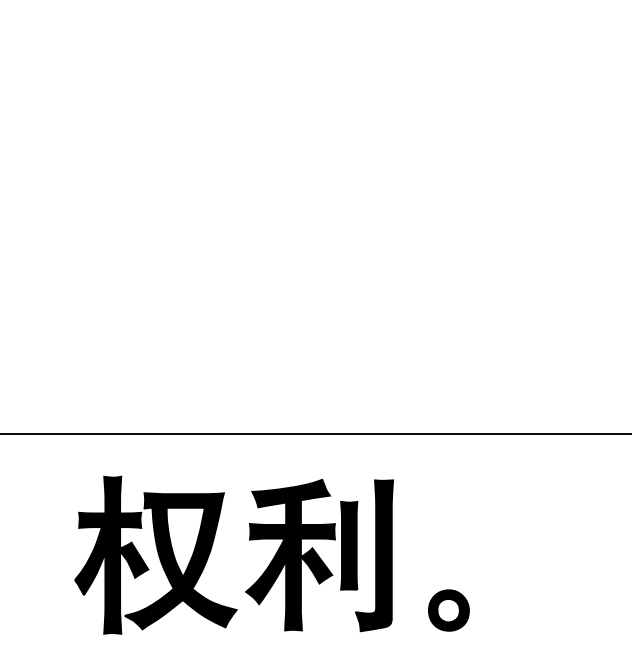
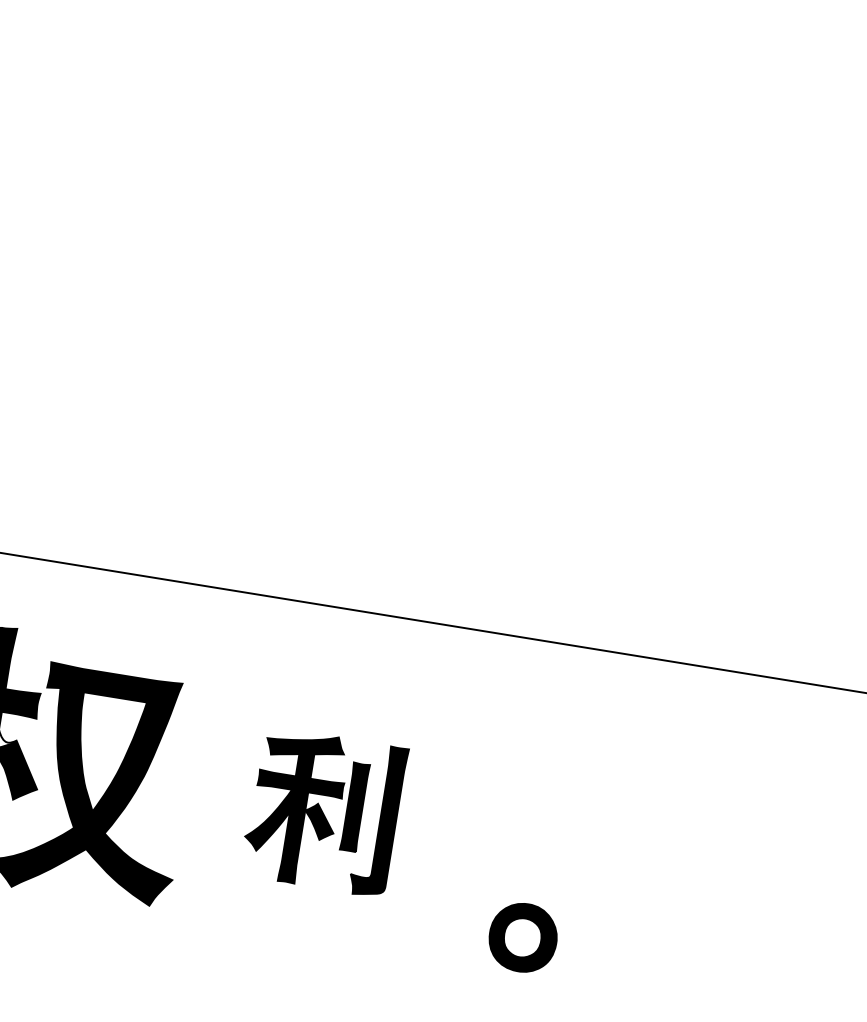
part: (319, 555) -> (323, 812), size x0.6

